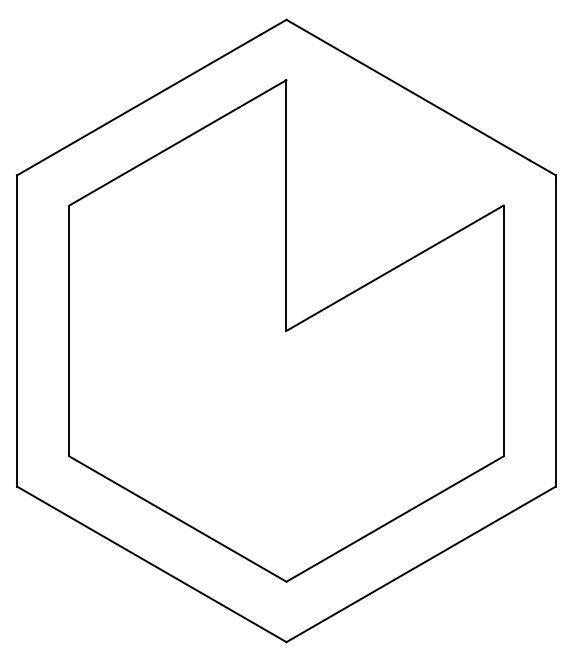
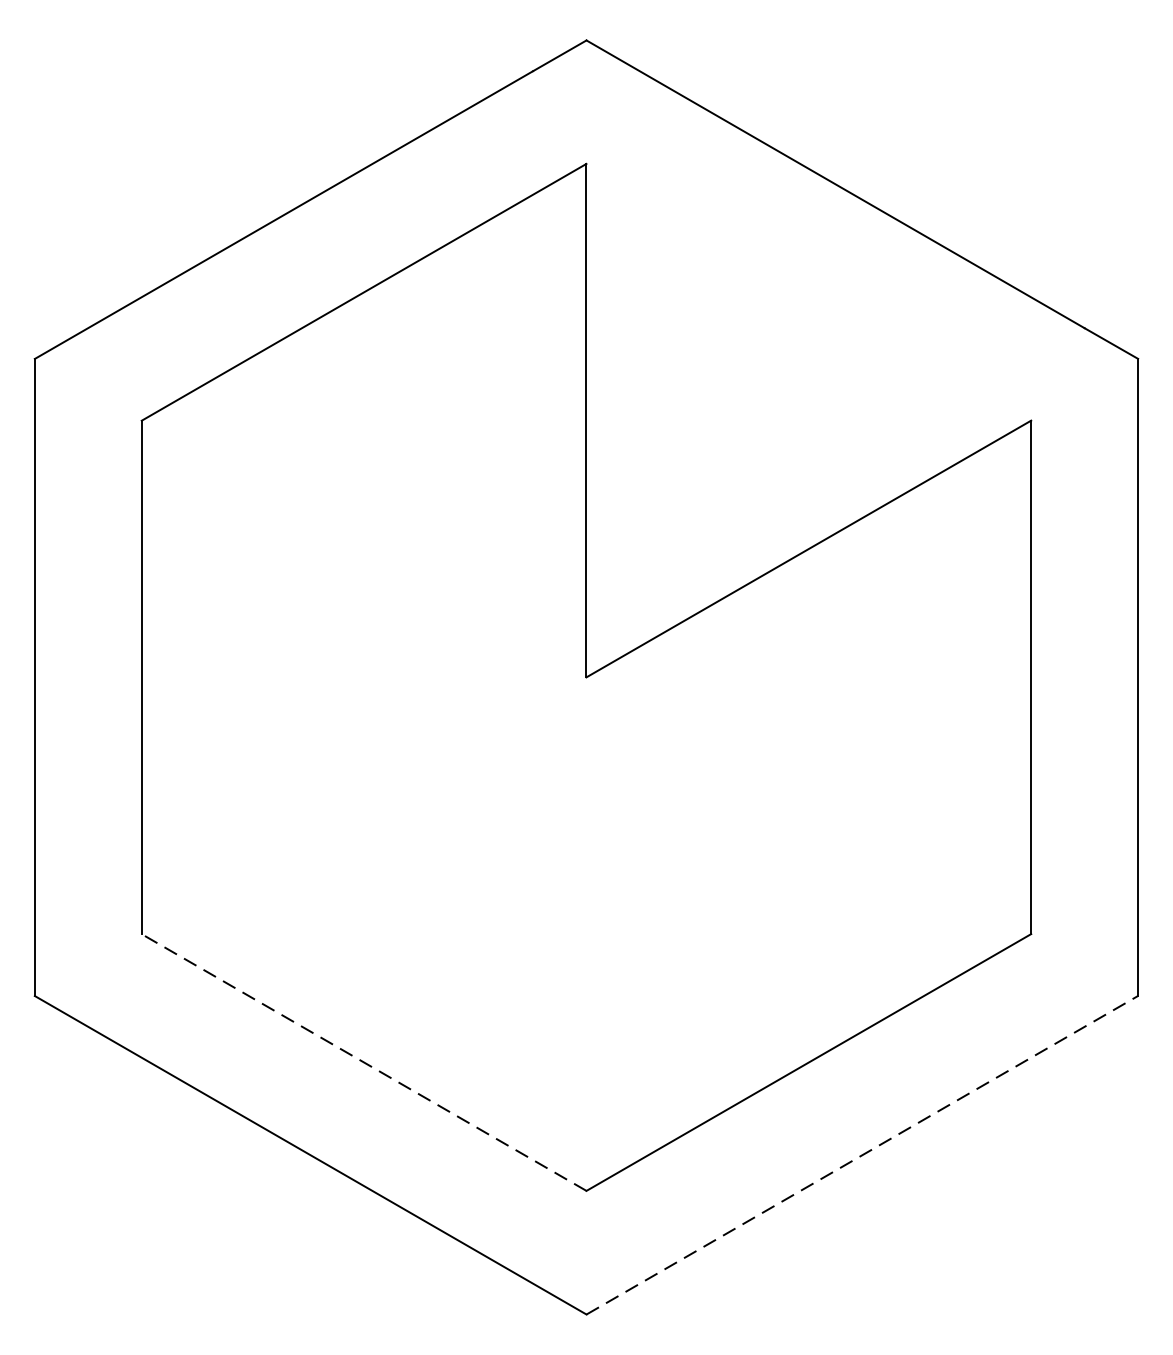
line: (177, 518) -> (363, 1061), solid -> dashed
line: (421, 564) -> (862, 1155), solid -> dashed

